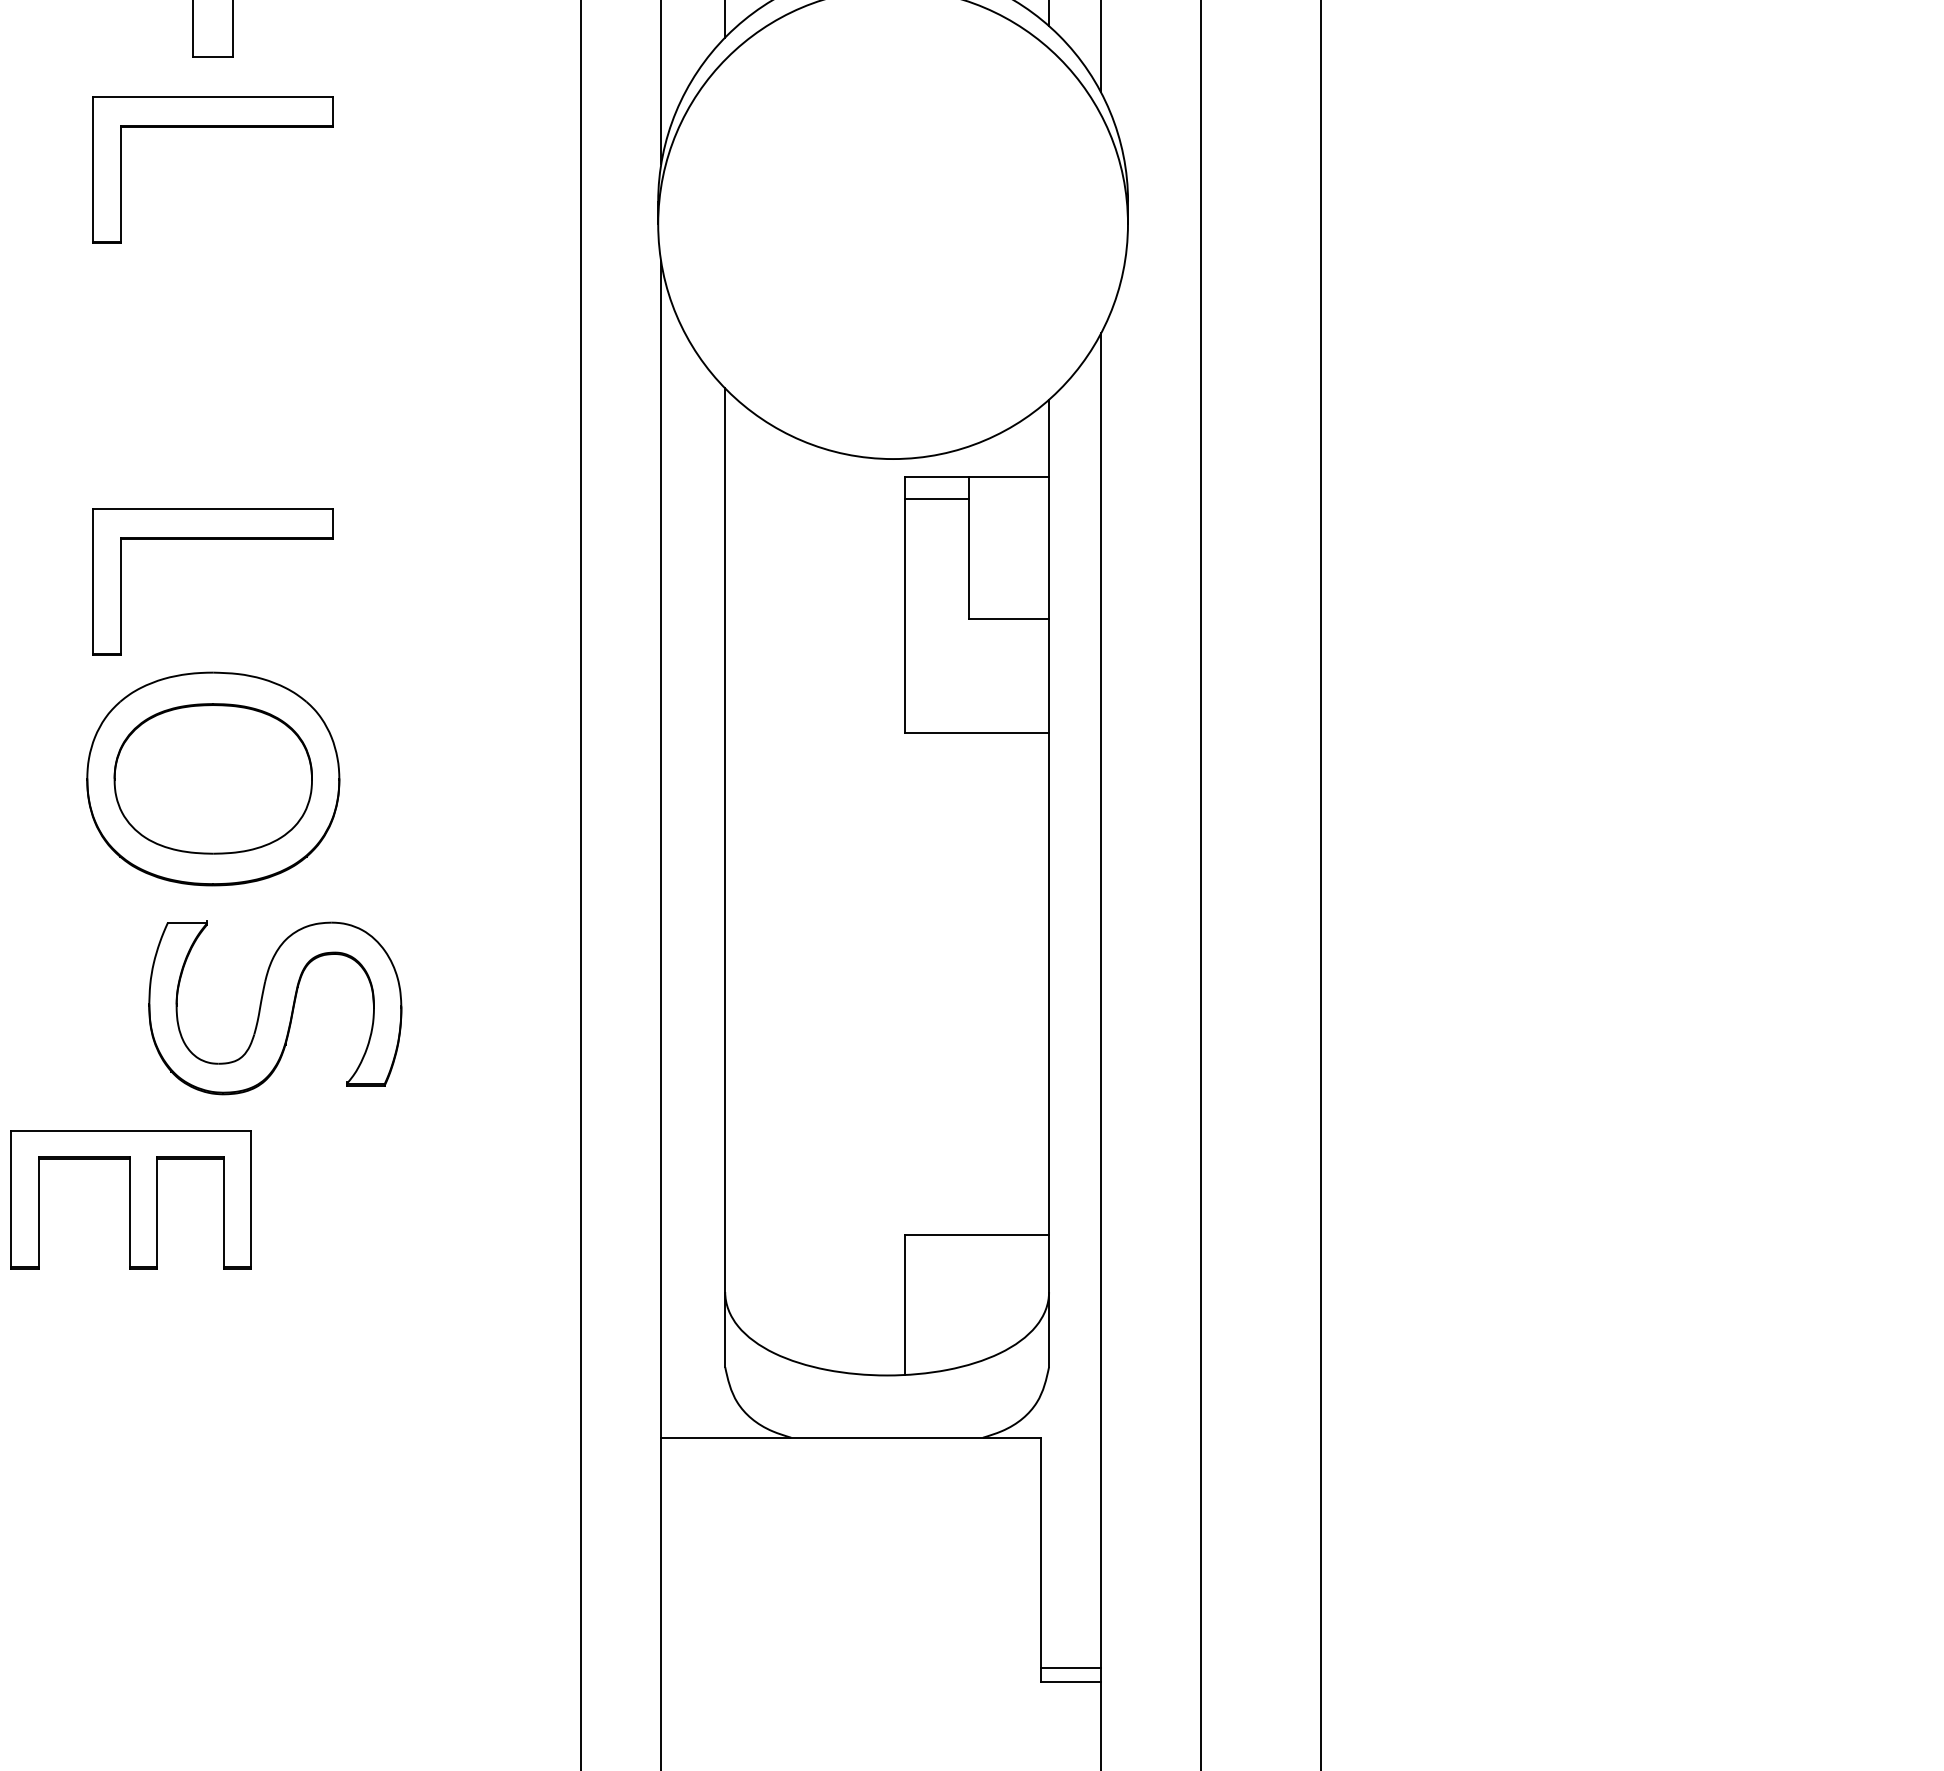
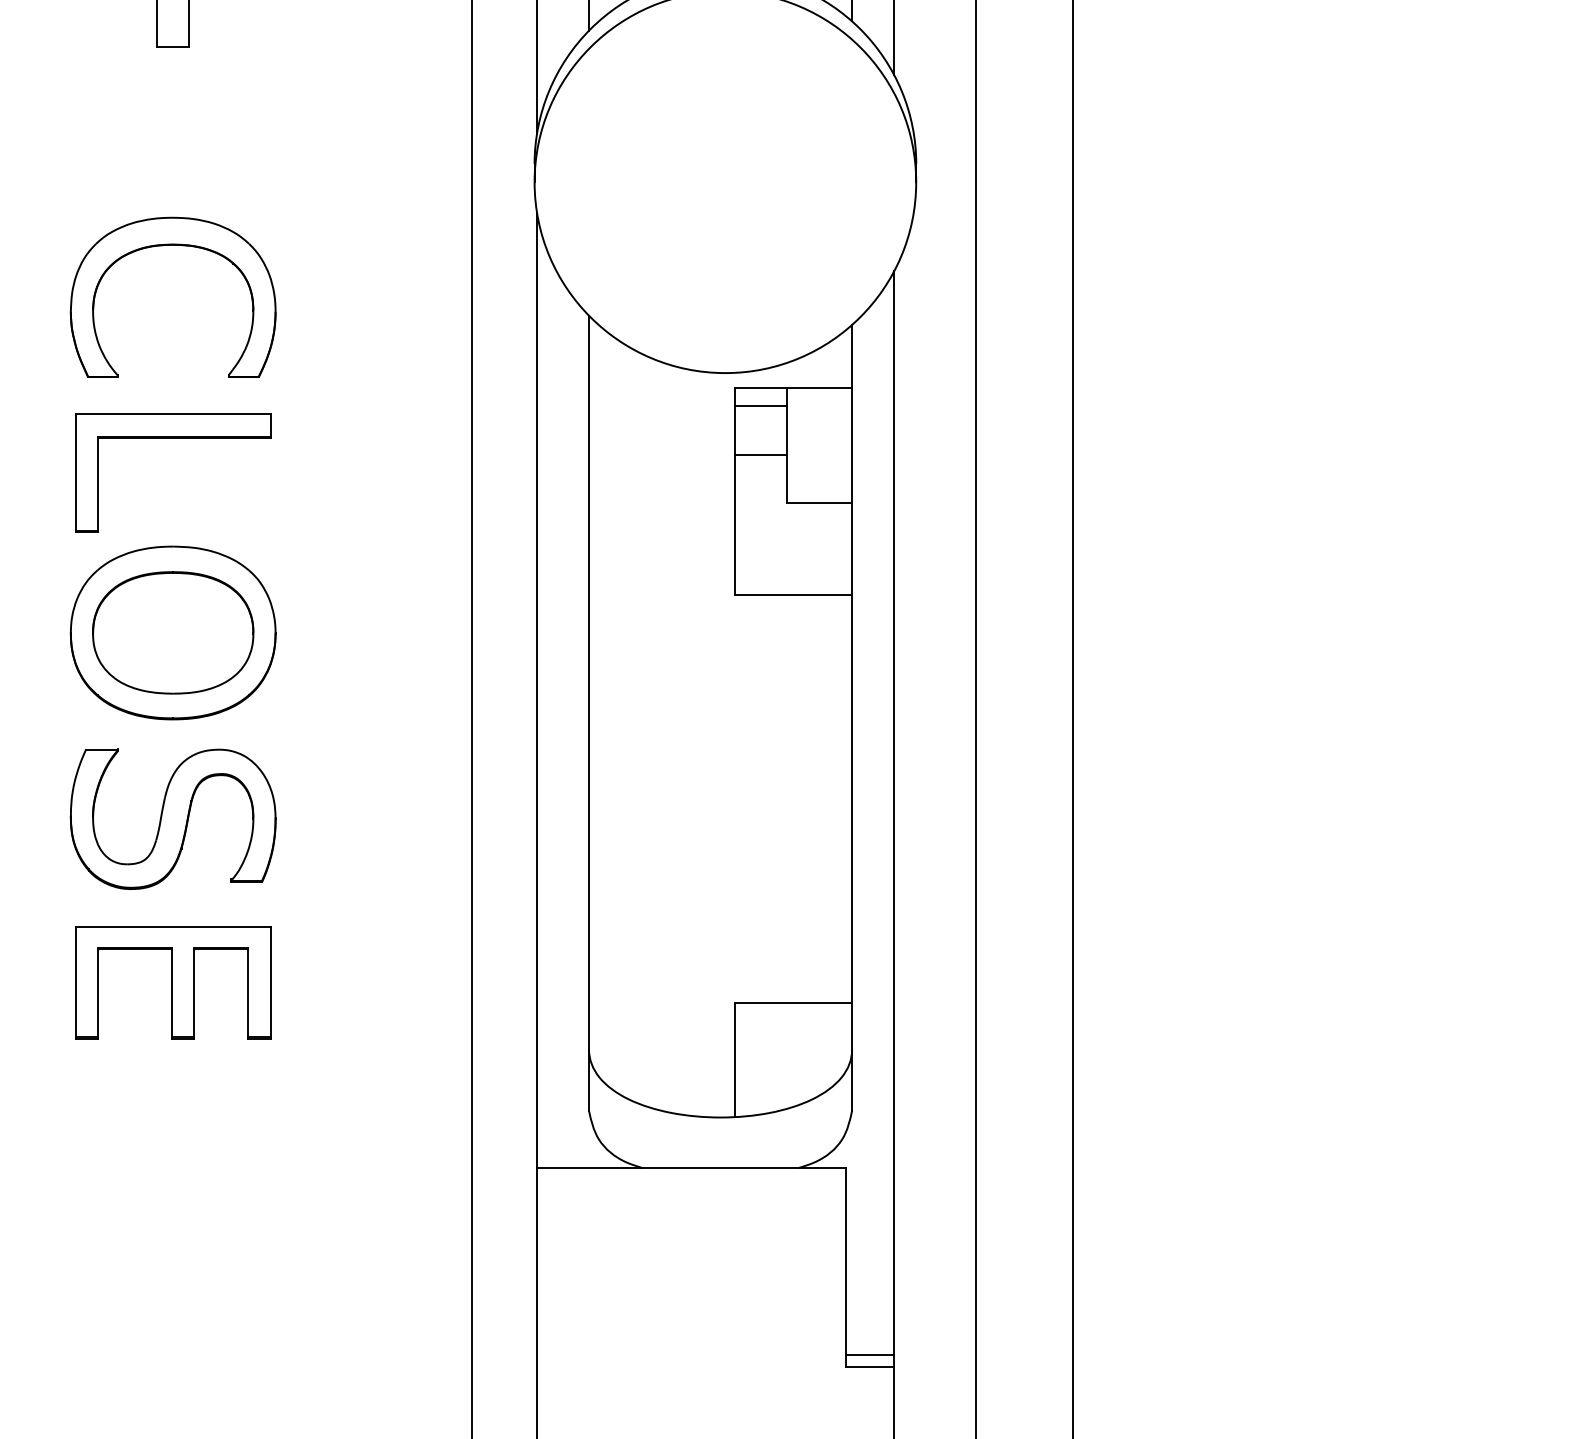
part: (212, 127) -> (172, 103), removed
part: (213, 302) -> (173, 245), added
line: (937, 559) -> (761, 454), added
part: (275, 1007) -> (173, 818), moved
part: (130, 1199) -> (172, 982), moved

